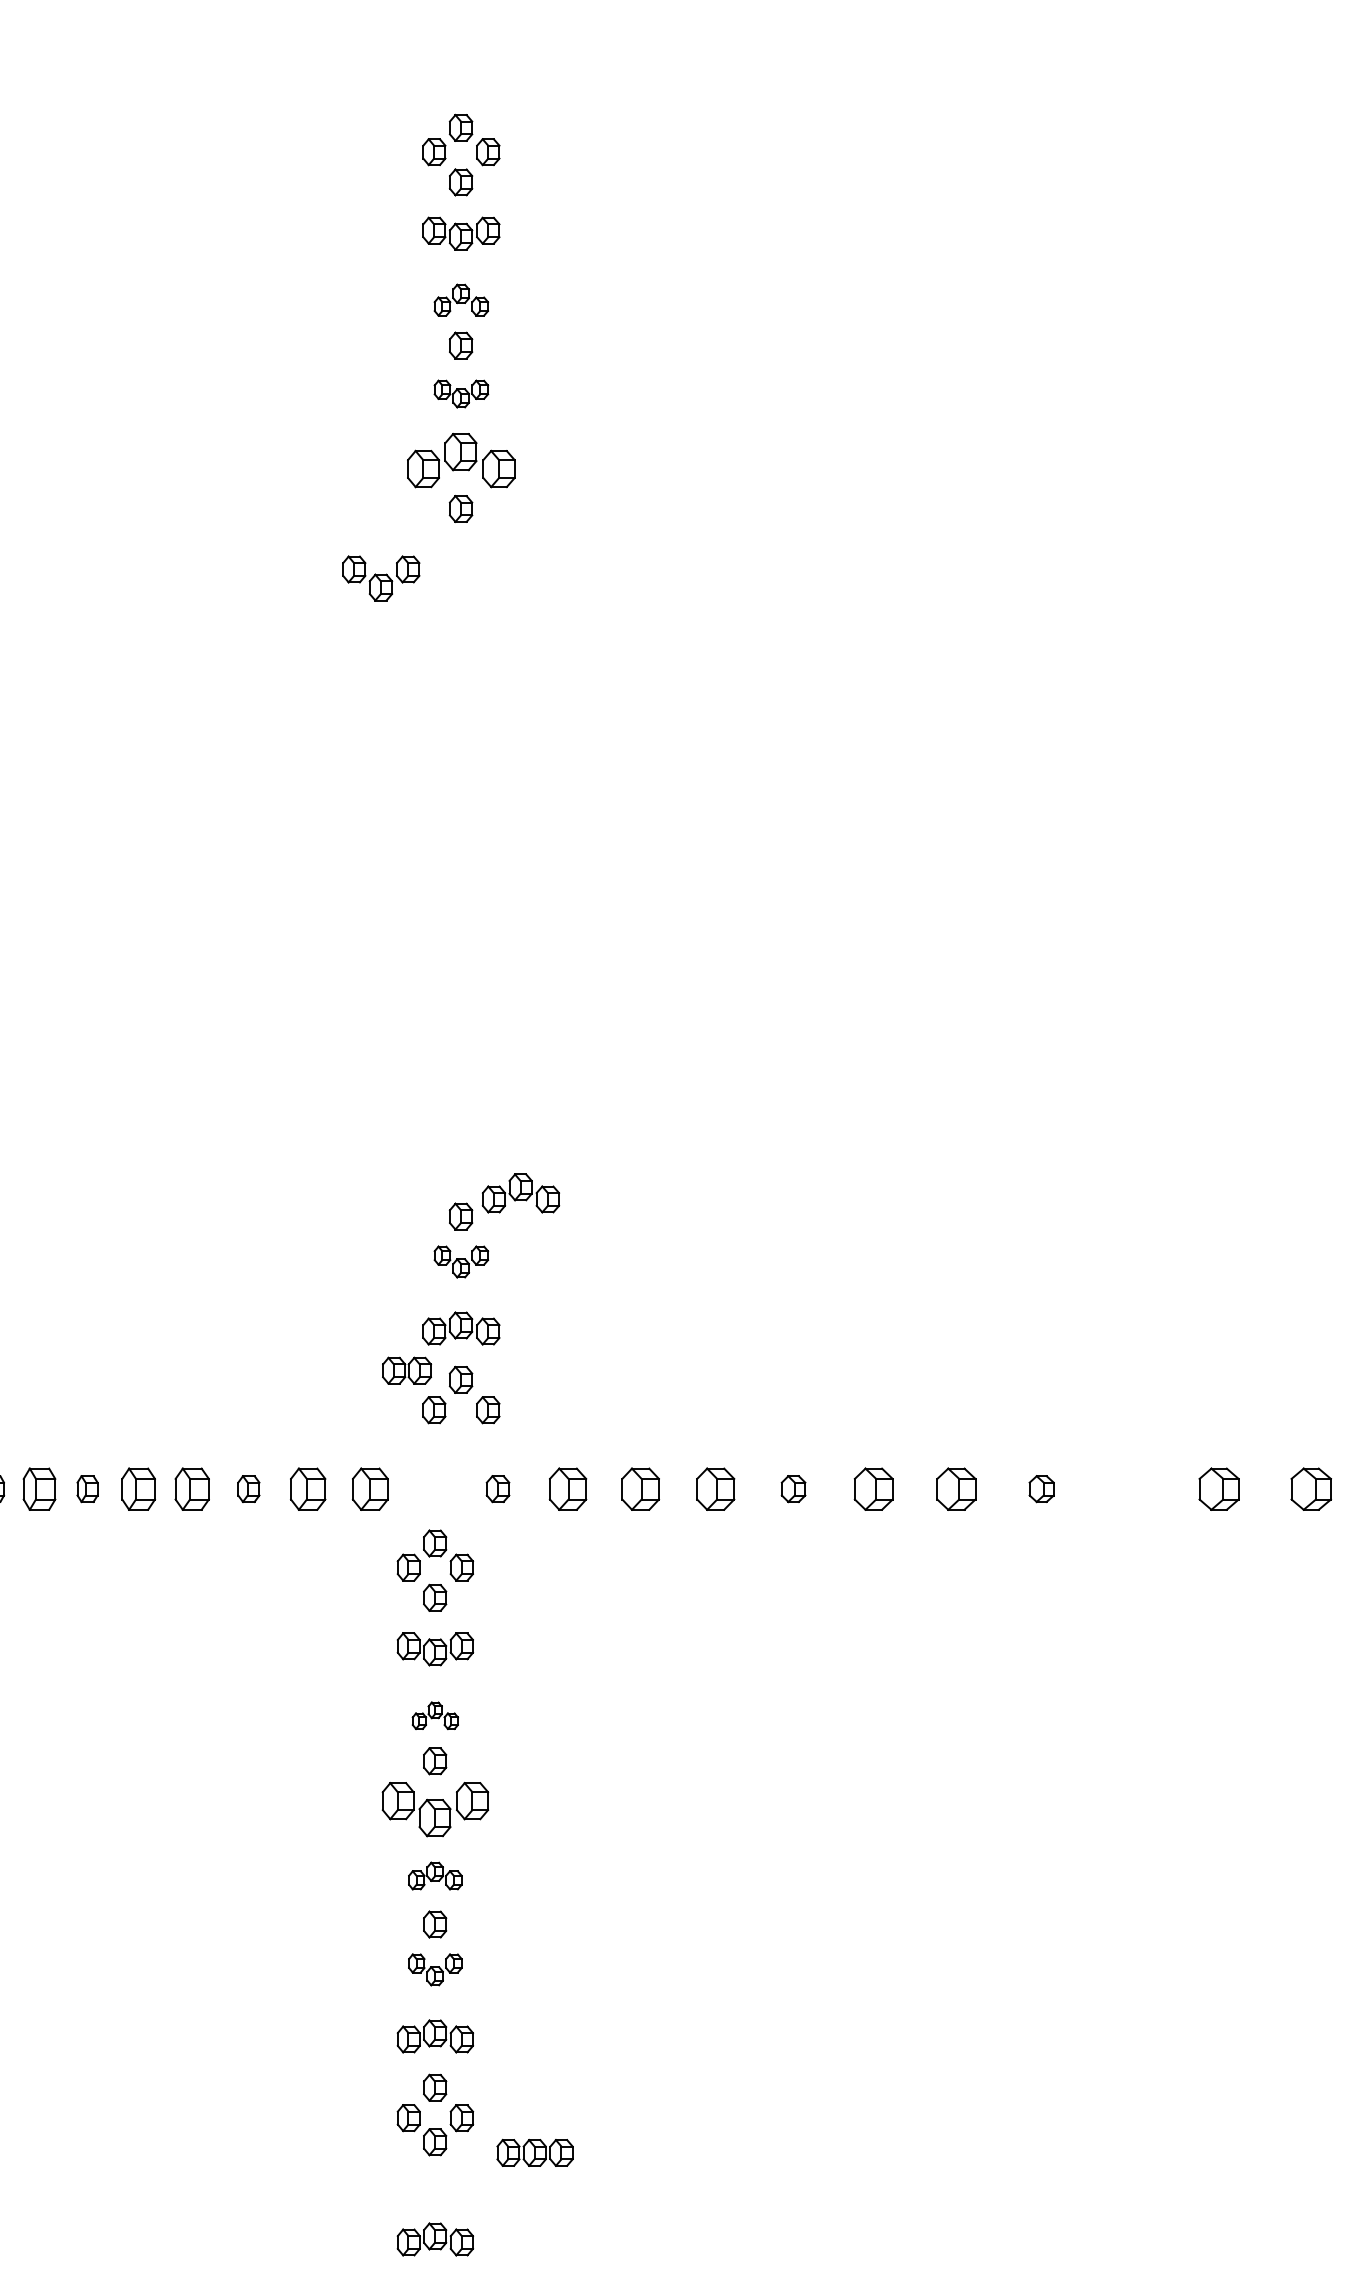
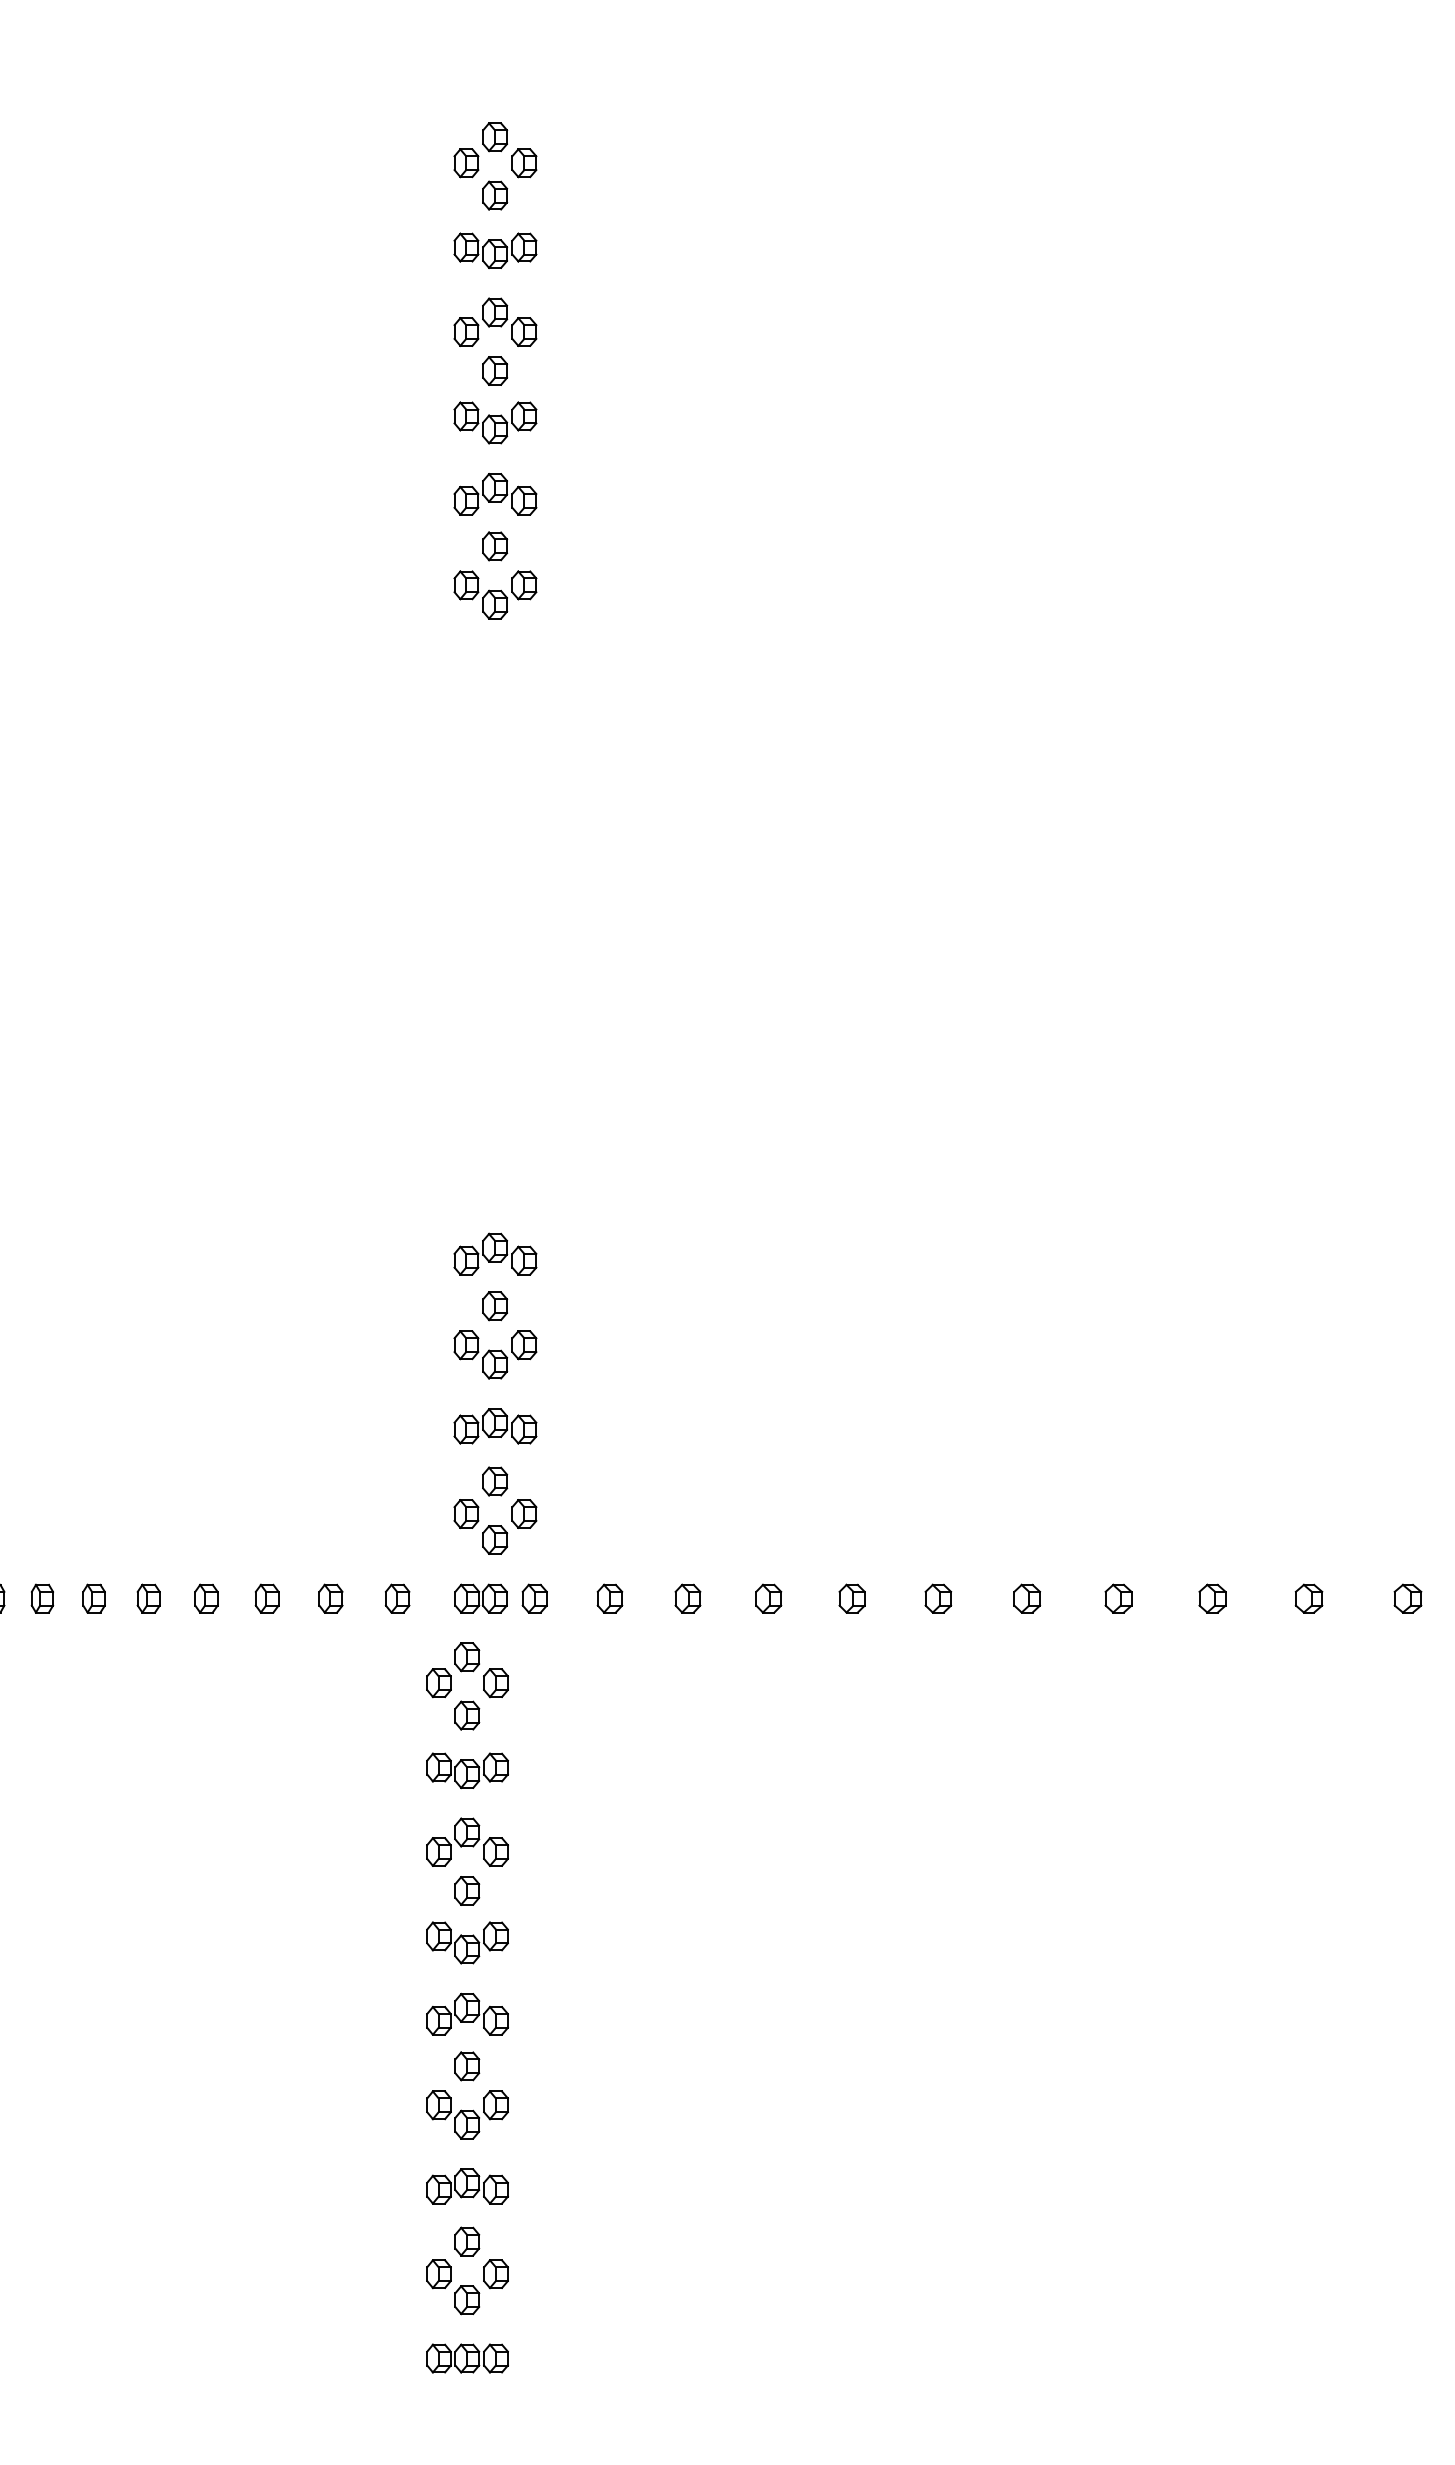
part: (461, 299) -> (495, 321), size x1.43
part: (461, 393) -> (495, 422), size x1.43
part: (461, 460) -> (495, 494), size x0.71
part: (381, 578) -> (495, 594), moved
part: (521, 1192) -> (495, 1253), moved
part: (461, 1261) -> (495, 1354), size x1.43
part: (406, 1370) -> (480, 1598), moved
part: (461, 1433) -> (495, 1539), added
part: (39, 1488) -> (42, 1598), size x0.62
part: (138, 1488) -> (148, 1598), size x0.62
part: (192, 1488) -> (206, 1598), size x0.62
part: (307, 1488) -> (330, 1598), size x0.62
part: (370, 1488) -> (397, 1598), size x0.62
part: (567, 1488) -> (609, 1598), size x0.62
part: (640, 1488) -> (687, 1598), size x0.62
part: (715, 1488) -> (768, 1598), size x0.62
part: (874, 1488) -> (938, 1598), size x0.62
part: (956, 1488) -> (1027, 1598), size x0.62
part: (1129, 1488) -> (1212, 1598), added
part: (1218, 1488) -> (1308, 1598), size x0.62
part: (1310, 1488) -> (1407, 1598), size x0.62
part: (435, 1715) -> (467, 1841), size x1.67
part: (435, 1809) -> (467, 1942), size x0.71
part: (435, 1875) -> (467, 2013), size x1.43
part: (435, 1969) -> (467, 2114), size x1.43
part: (535, 2152) -> (467, 2358), moved
part: (435, 2239) -> (467, 2404), removed

